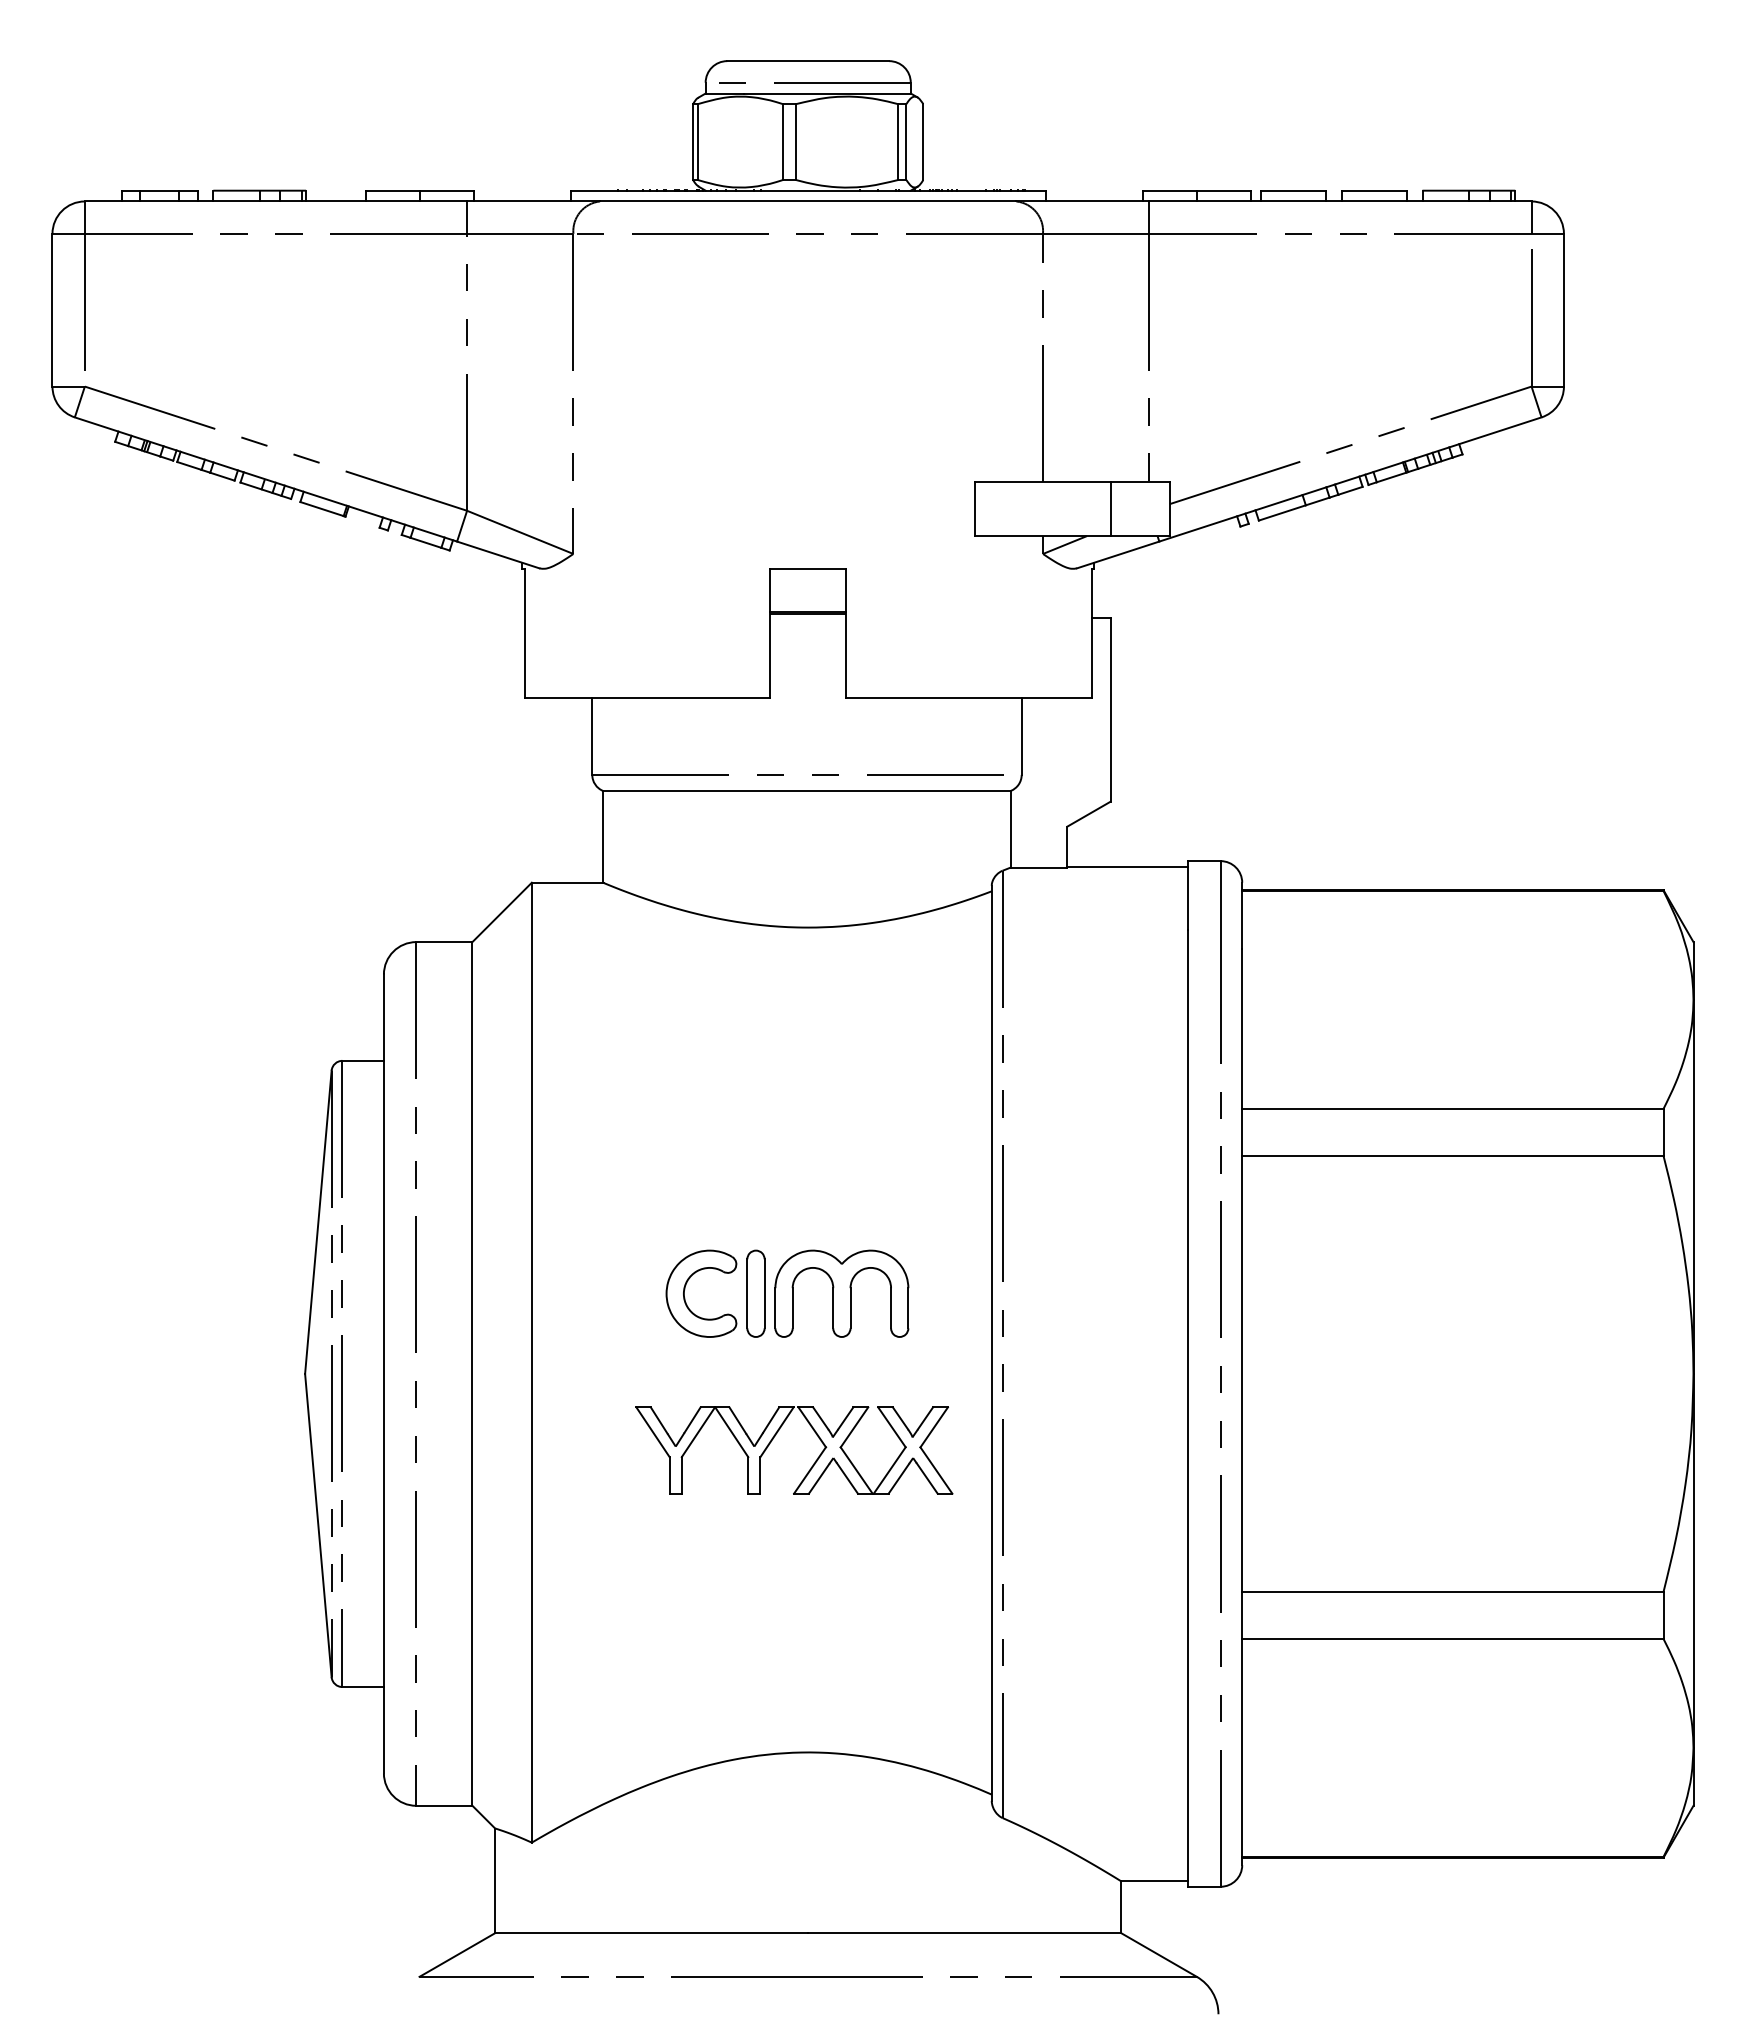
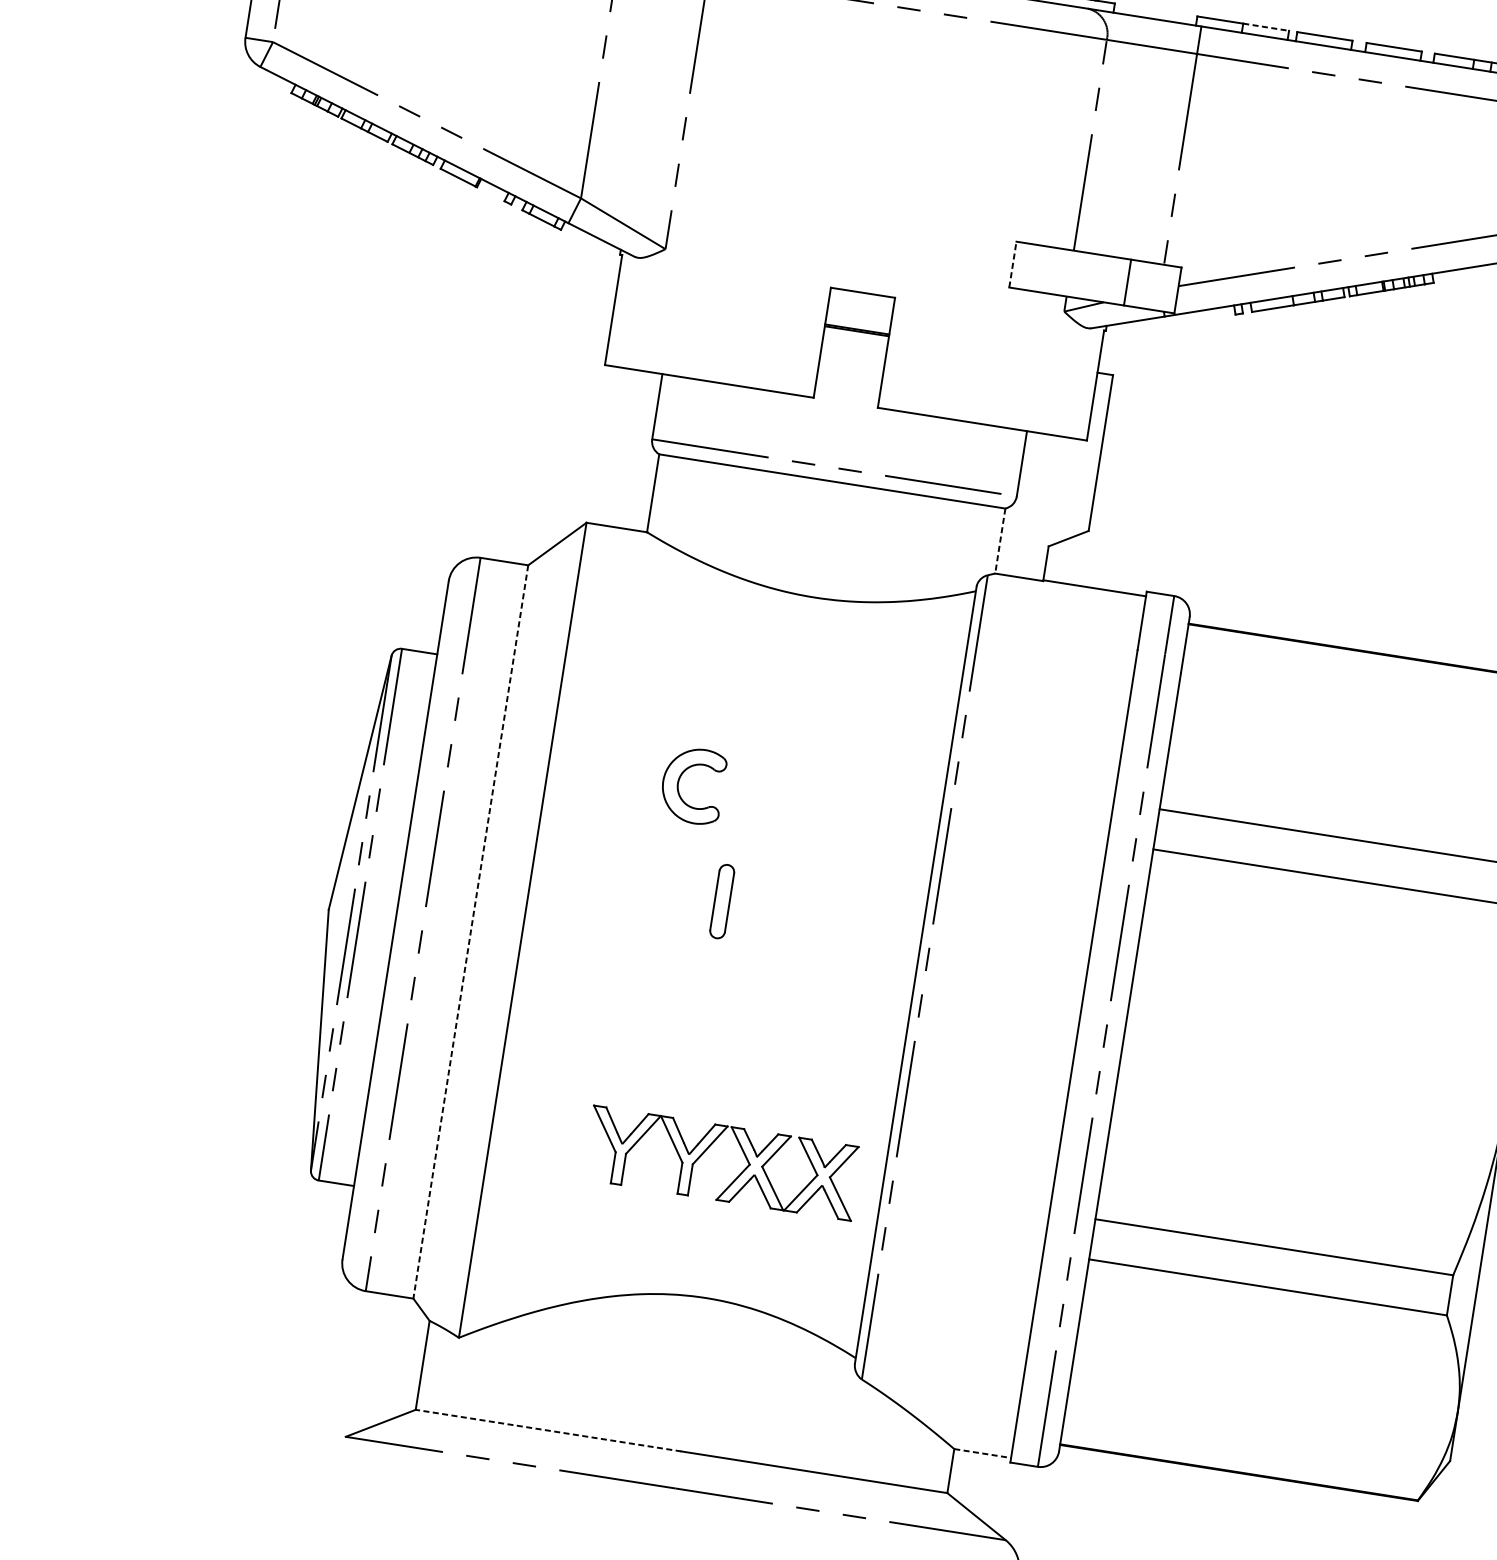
line: (1223, 190) -> (1265, 27), solid -> dashed
line: (975, 509) -> (1012, 264), solid -> dashed
line: (1010, 829) -> (1000, 541), solid -> dashed
part: (685, 1289) -> (679, 779), moved
part: (841, 1293) -> (794, 912), removed
line: (472, 1373) -> (470, 931), solid -> dashed
part: (813, 1463) -> (736, 1176), moved
line: (1155, 1881) -> (983, 1453), solid -> dashed
line: (651, 1933) -> (548, 1430), solid -> dashed

